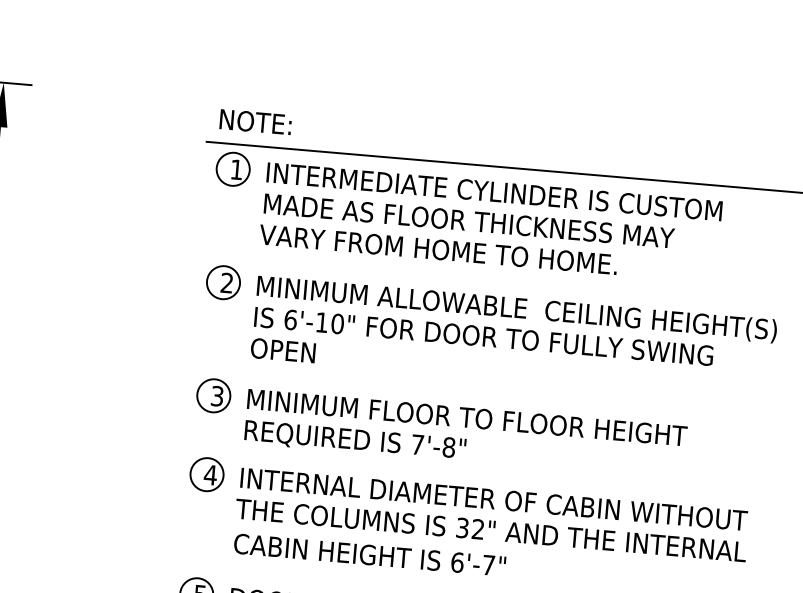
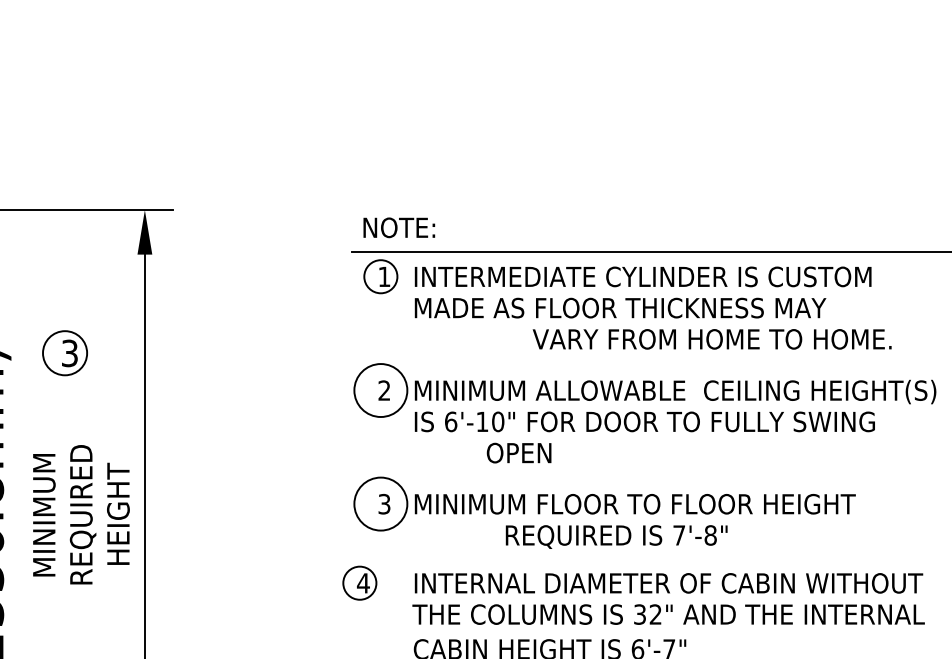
text: (437, 249) -> (711, 339), moved
circle: (223, 282) -> (380, 390), size x1.6
text: (282, 349) -> (518, 452), moved
circle: (213, 395) -> (380, 503), size x1.6
text: (355, 440) -> (616, 536), moved
part: (206, 473) -> (359, 582), moved

